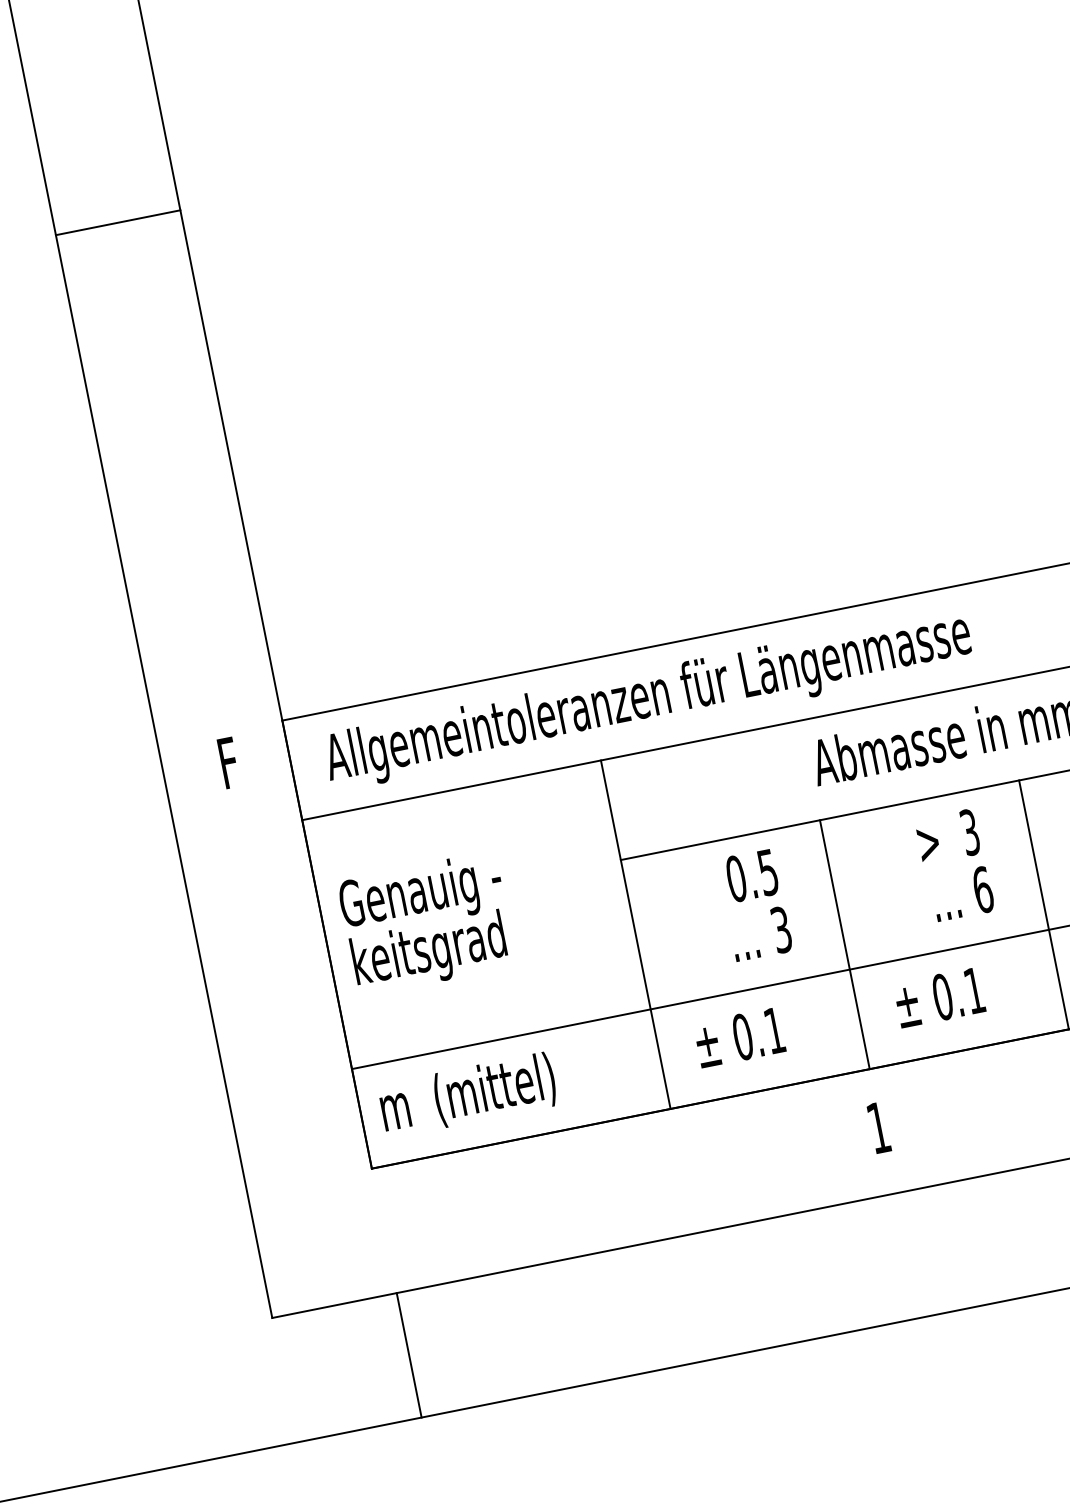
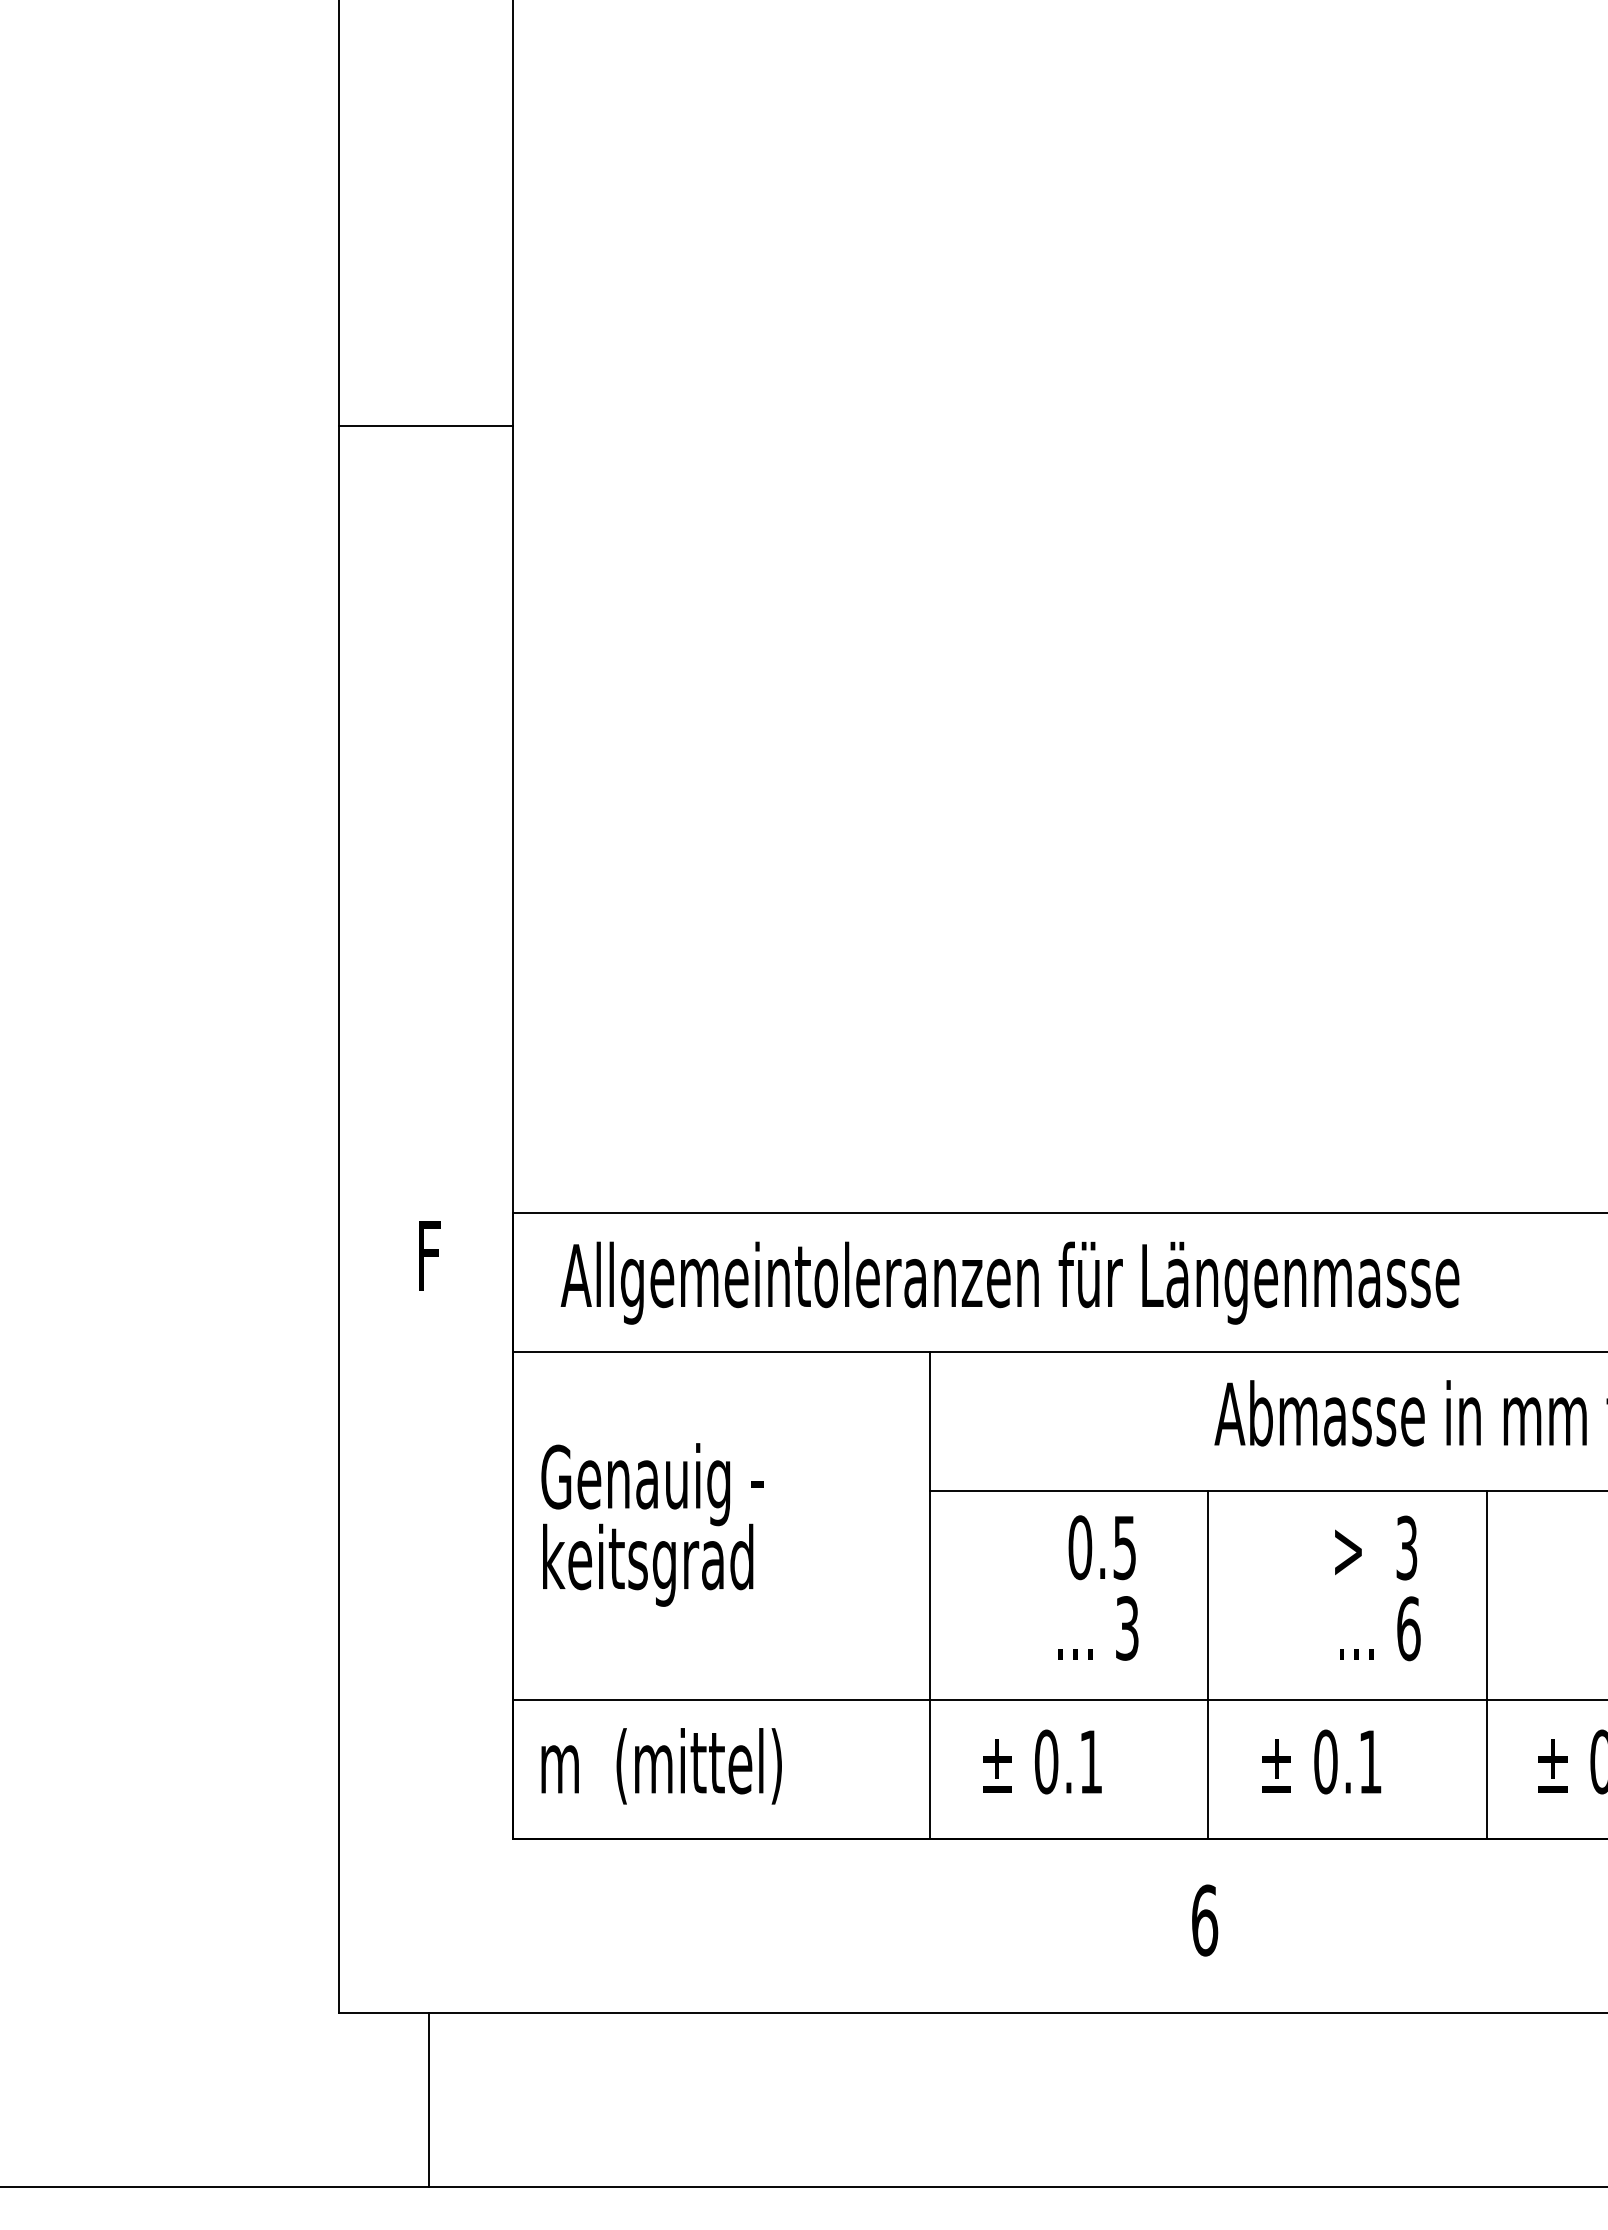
line: (117, 222) -> (425, 425), moved
text: (879, 1127) -> (1205, 1920), 1 -> 6
line: (409, 1355) -> (428, 2100), moved

